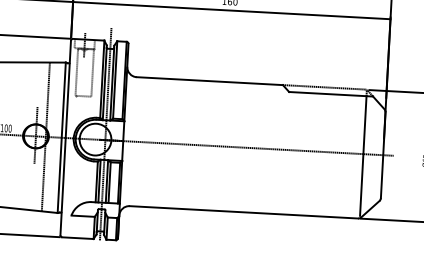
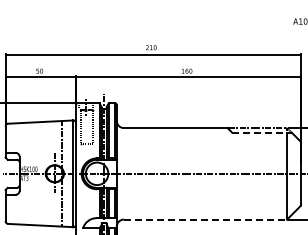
line: (331, 94) -> (262, 132), solid -> dashed
line: (244, 212) -> (205, 219), solid -> dashed

